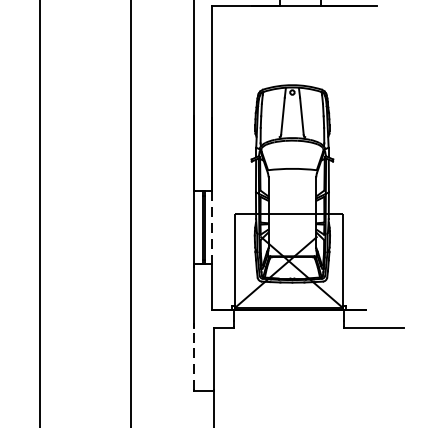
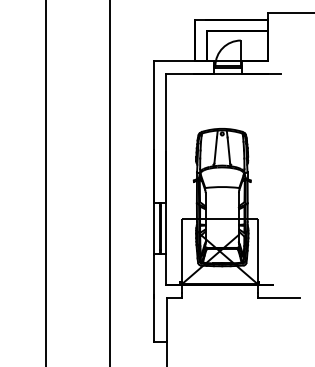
line: (212, 228) -> (166, 228), dashed -> solid
line: (193, 356) -> (153, 317), dashed -> solid

